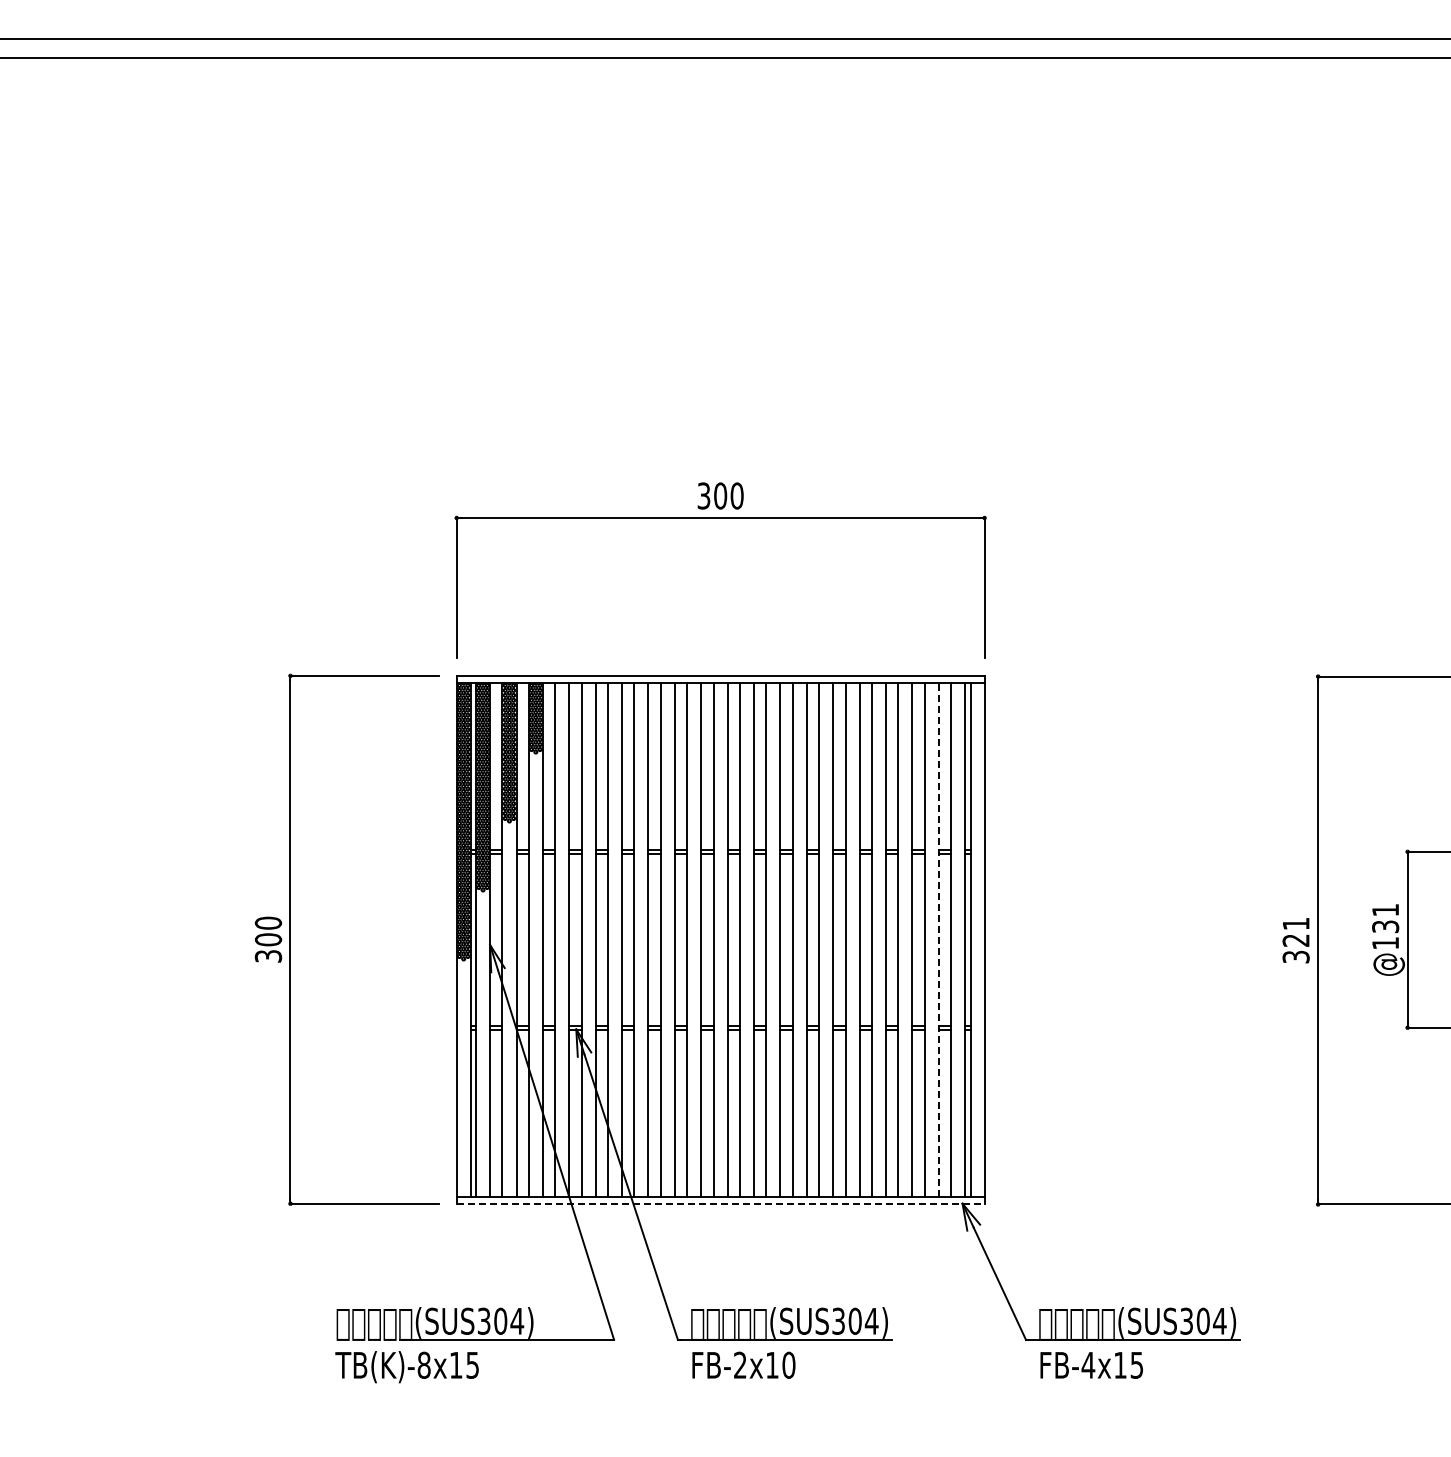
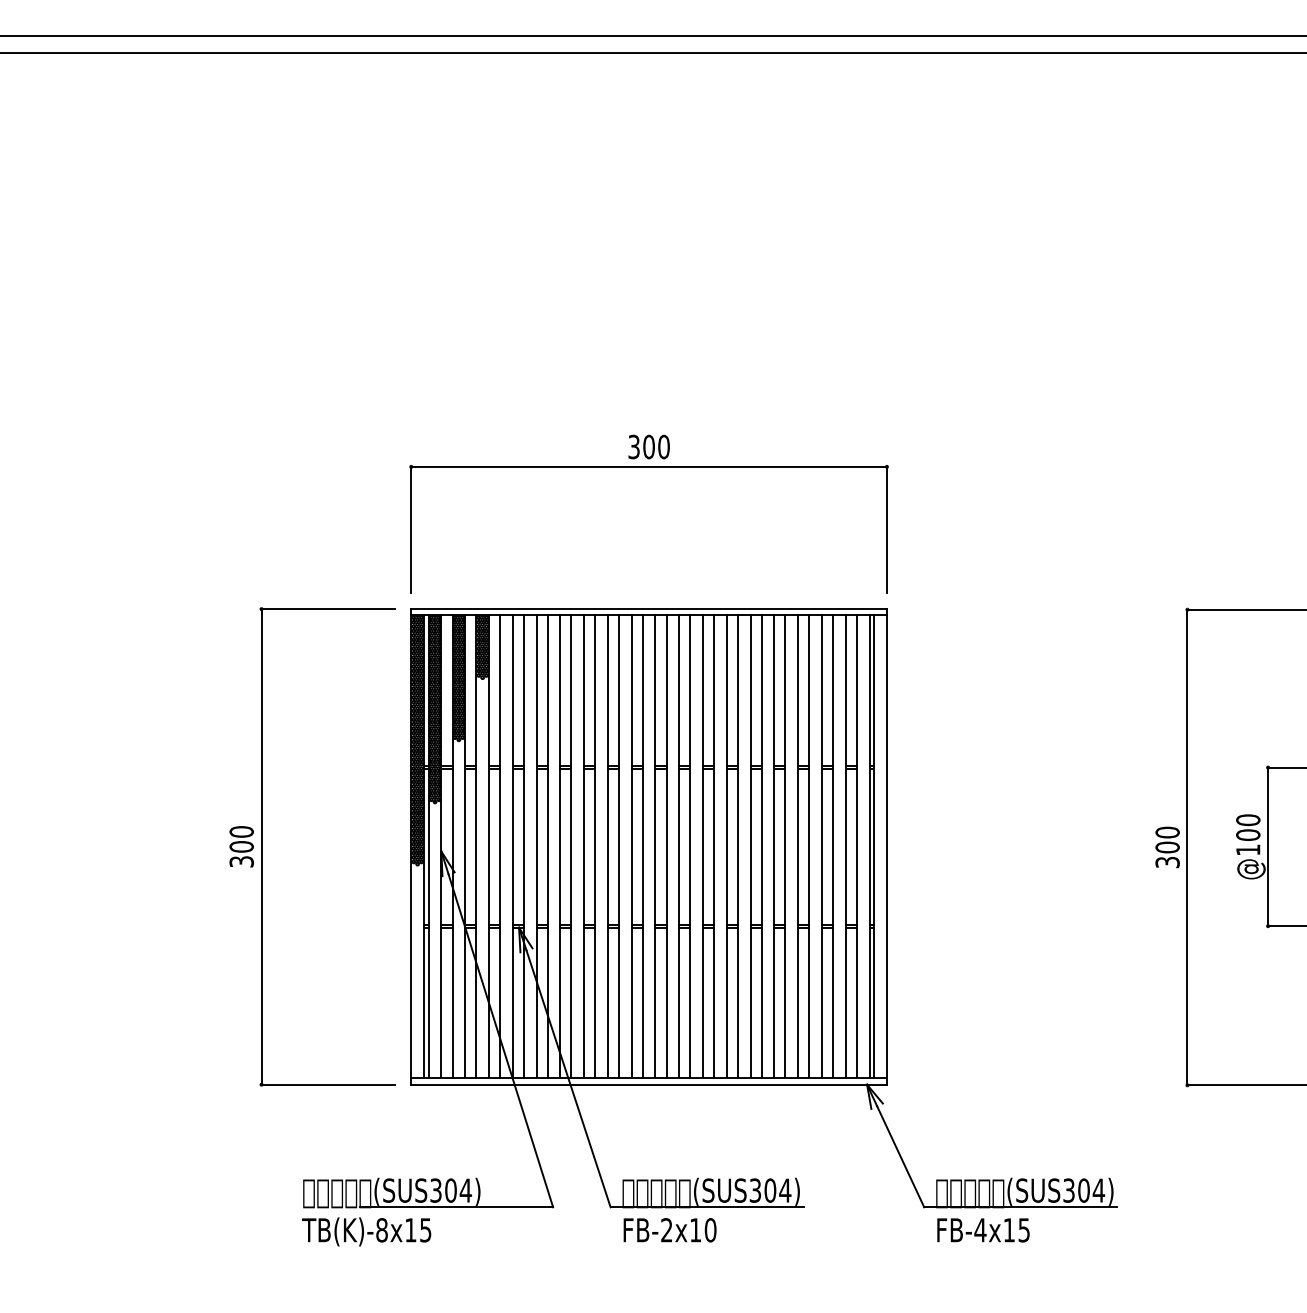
text: (1385, 918) -> (1248, 827), @131 -> @100
text: (1295, 931) -> (1167, 839), 321 -> 300
line: (938, 939) -> (845, 846), dashed -> solid
line: (720, 1203) -> (648, 1084), dashed -> solid

